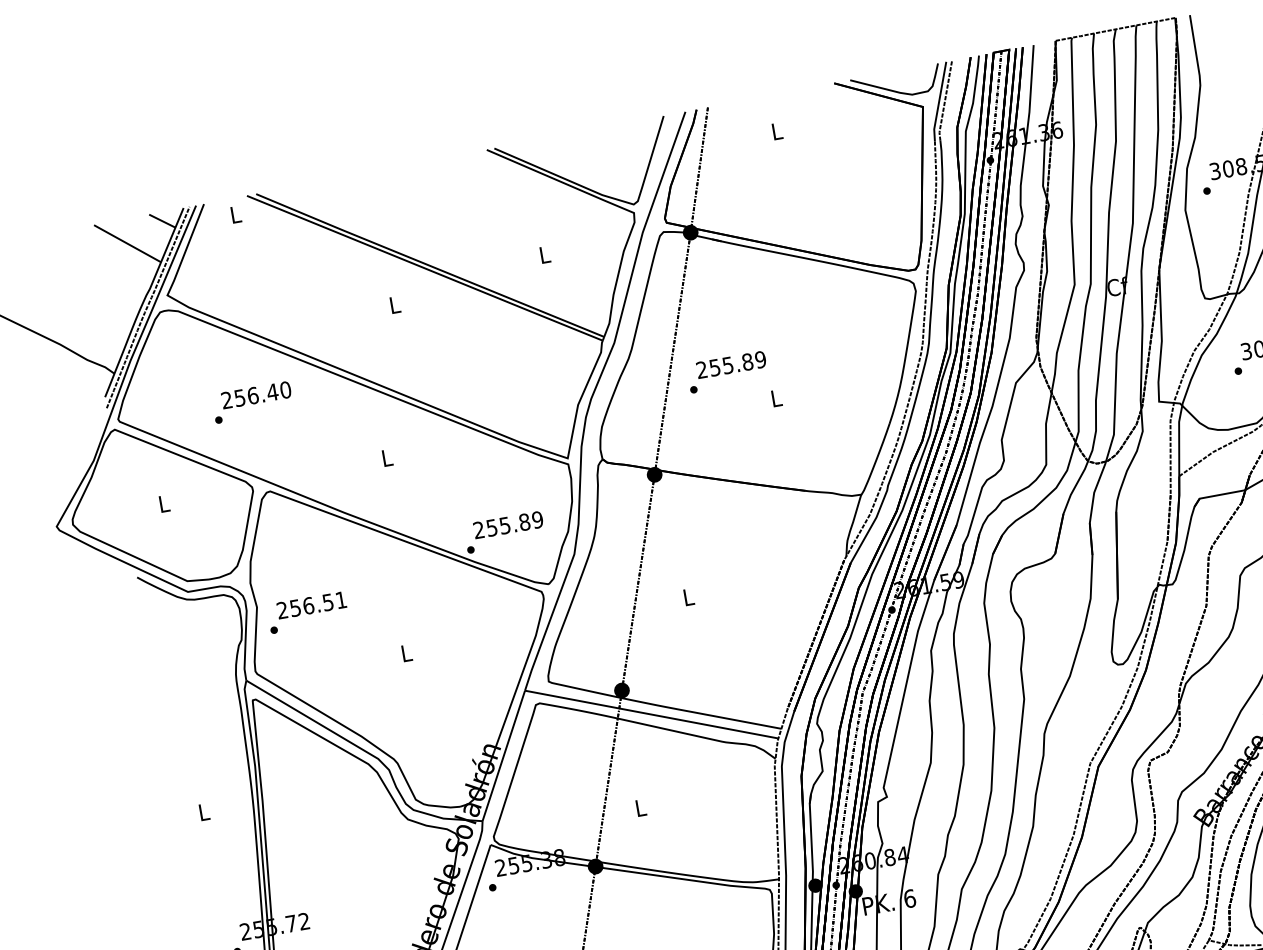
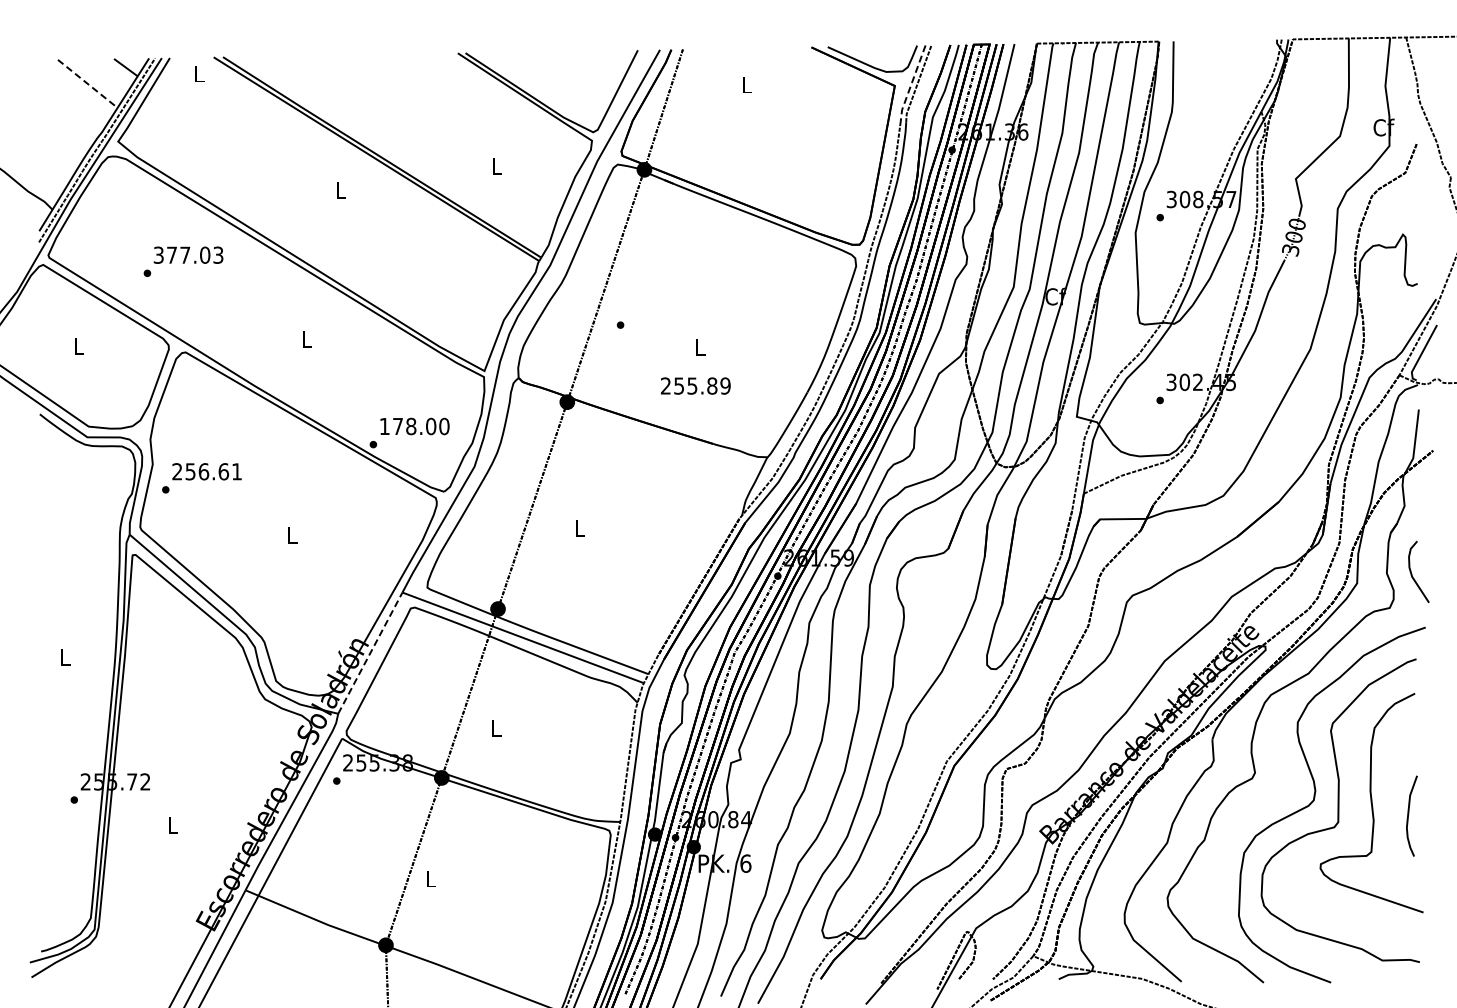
line: (939, 102) -> (911, 84), solid -> dashed
line: (128, 244) -> (88, 84), solid -> dashed
text: (731, 364) -> (695, 385), moved
text: (256, 394) -> (188, 254), 256.40 -> 377.03
text: (508, 525) -> (414, 426), 255.89 -> 178.00
text: (327, 602) -> (223, 471), 256.51 -> 256.61
line: (503, 756) -> (370, 653), solid -> dashed

